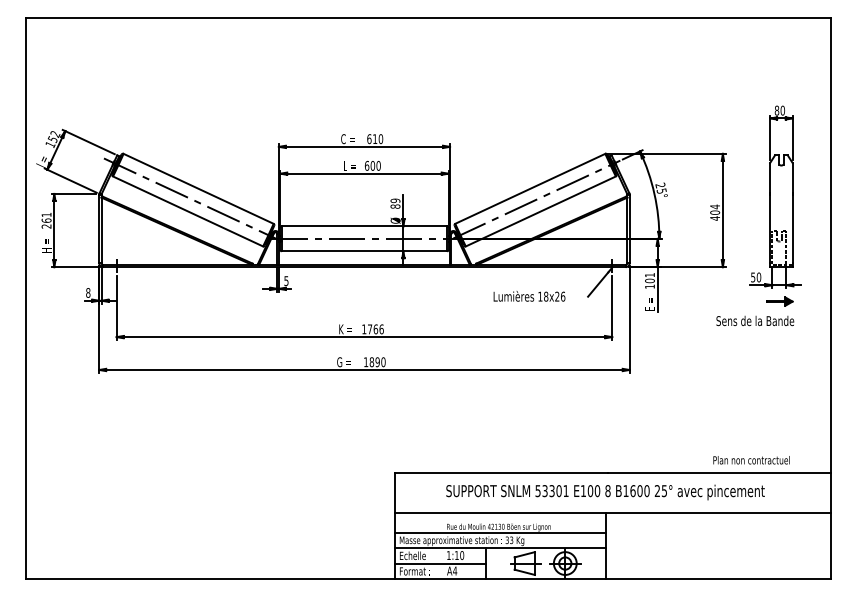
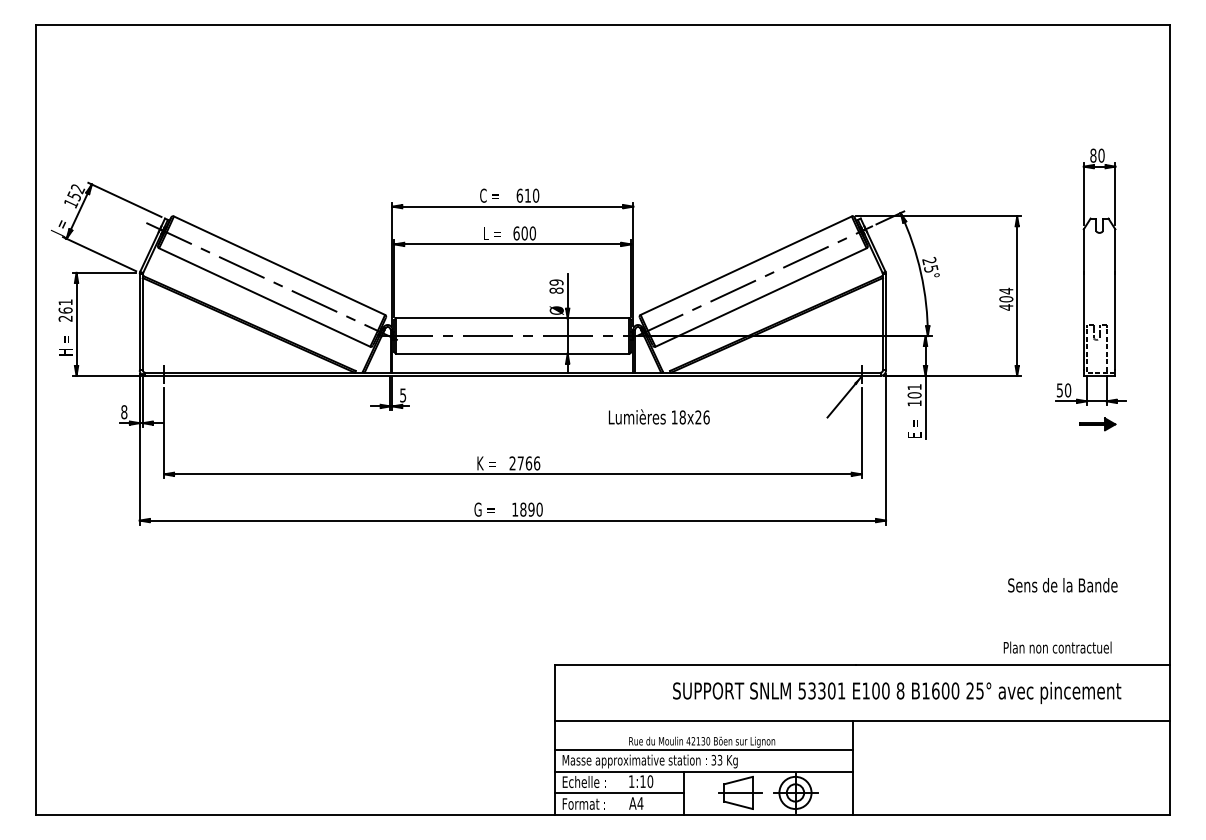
text: (529, 296) -> (659, 417), moved
text: (755, 320) -> (1063, 584), moved
text: (364, 329) -> (512, 463), 1766 -> 2766
text: (605, 492) -> (897, 692), moved

